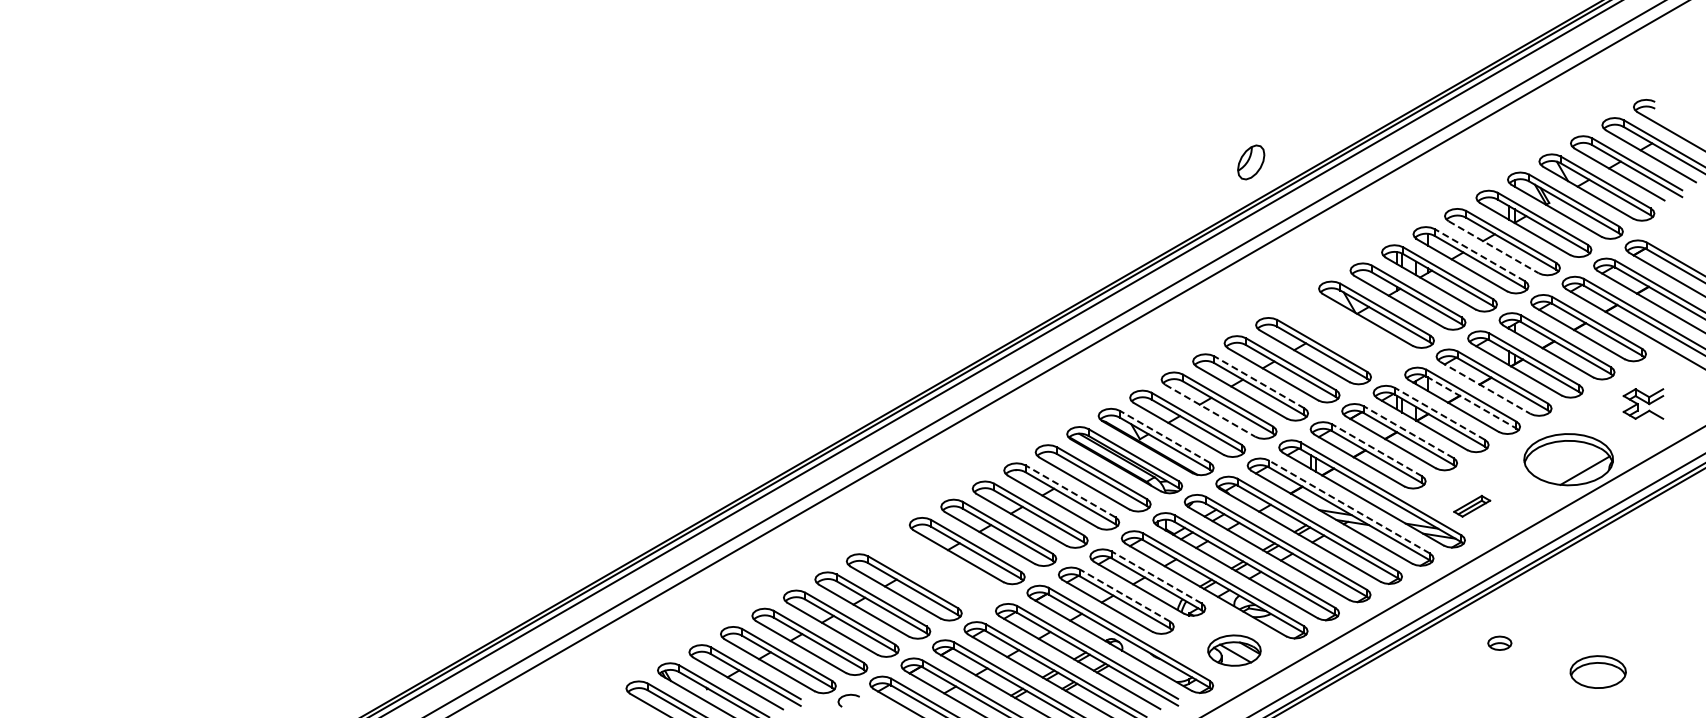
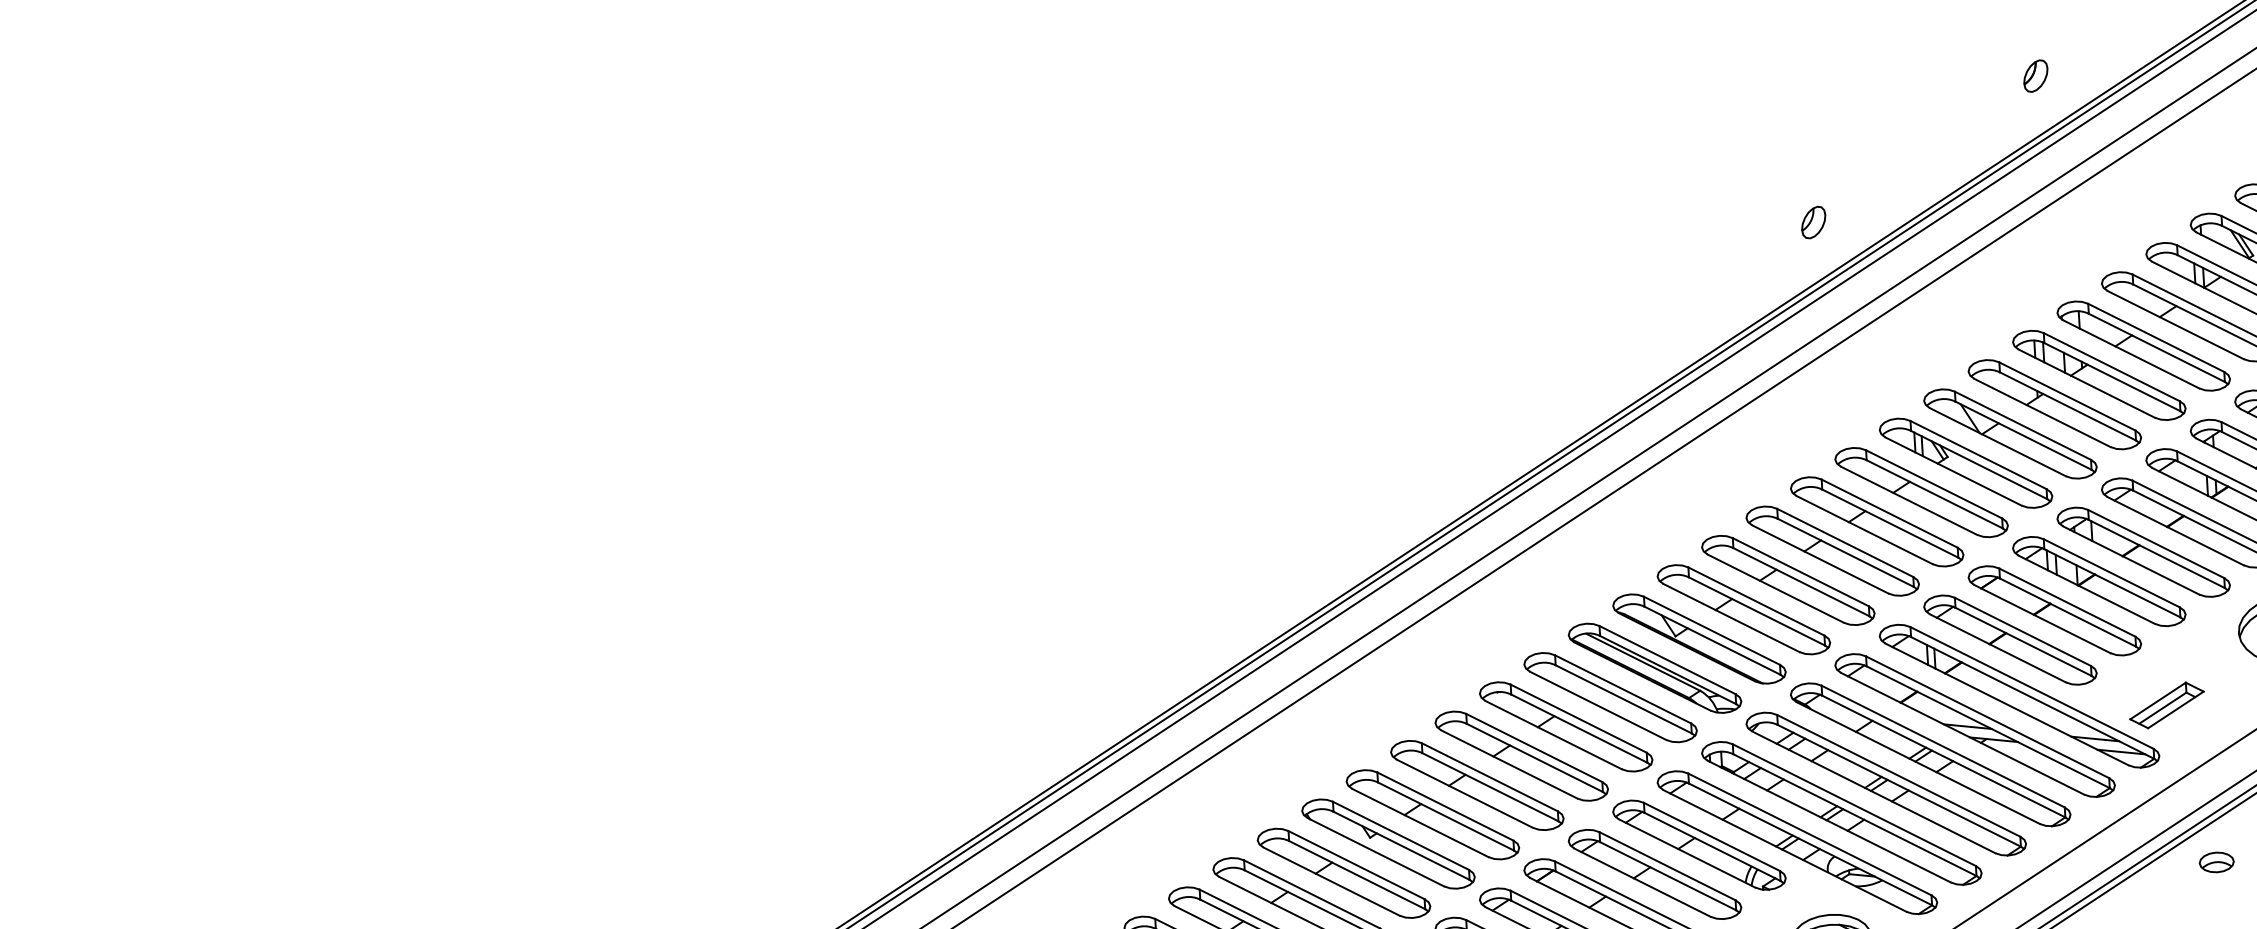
part: (1408, 71) -> (2036, 75), added
part: (1250, 162) -> (1813, 222), size x0.62
line: (1493, 247) -> (2175, 325), dashed -> solid
line: (1479, 255) -> (2155, 338), dashed -> solid
part: (1344, 332) -> (1965, 462), added
line: (1259, 382) -> (1845, 543), dashed -> solid
line: (1485, 387) -> (2176, 530), dashed -> solid
line: (1471, 402) -> (2156, 553), dashed -> solid
line: (1210, 410) -> (1776, 588), dashed -> solid
line: (1439, 413) -> (2111, 572), dashed -> solid
line: (1408, 432) -> (2067, 603), dashed -> solid
line: (1165, 436) -> (1712, 630), dashed -> solid
line: (1377, 450) -> (2023, 632), dashed -> solid
line: (1070, 491) -> (1578, 718), dashed -> solid
part: (1471, 506) -> (2165, 705), size x1.43
line: (1349, 507) -> (1987, 717), dashed -> solid
part: (935, 569) -> (1388, 844), added
line: (1156, 577) -> (1711, 837), dashed -> solid
line: (1125, 595) -> (1667, 865), dashed -> solid
part: (1499, 642) -> (2216, 861), moved

